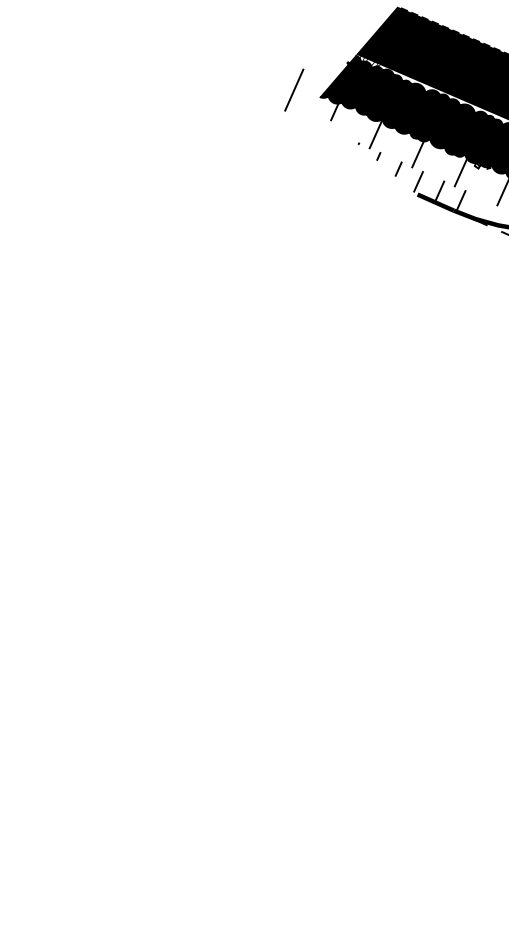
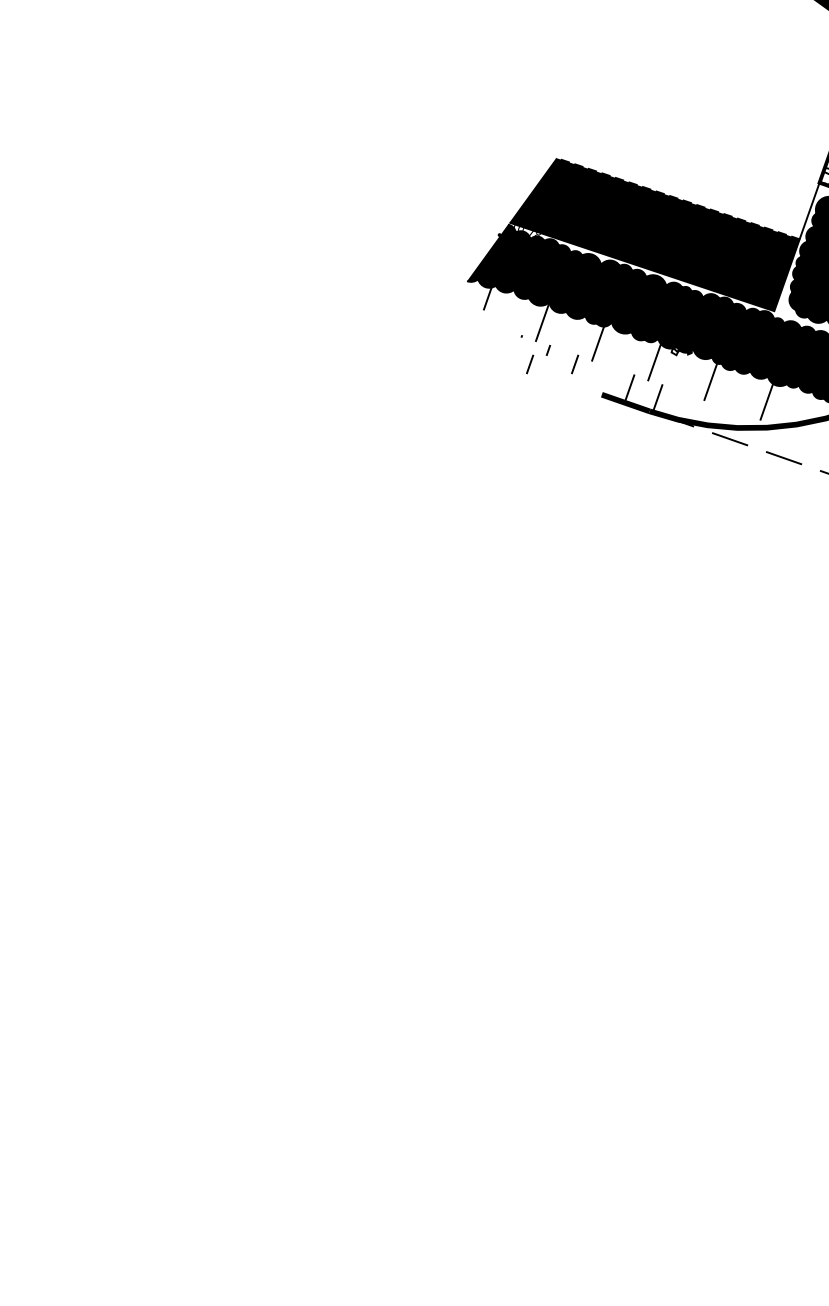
line: (293, 90) -> (433, 275), removed
line: (363, 166) -> (530, 364), added
line: (418, 181) -> (601, 378), removed

